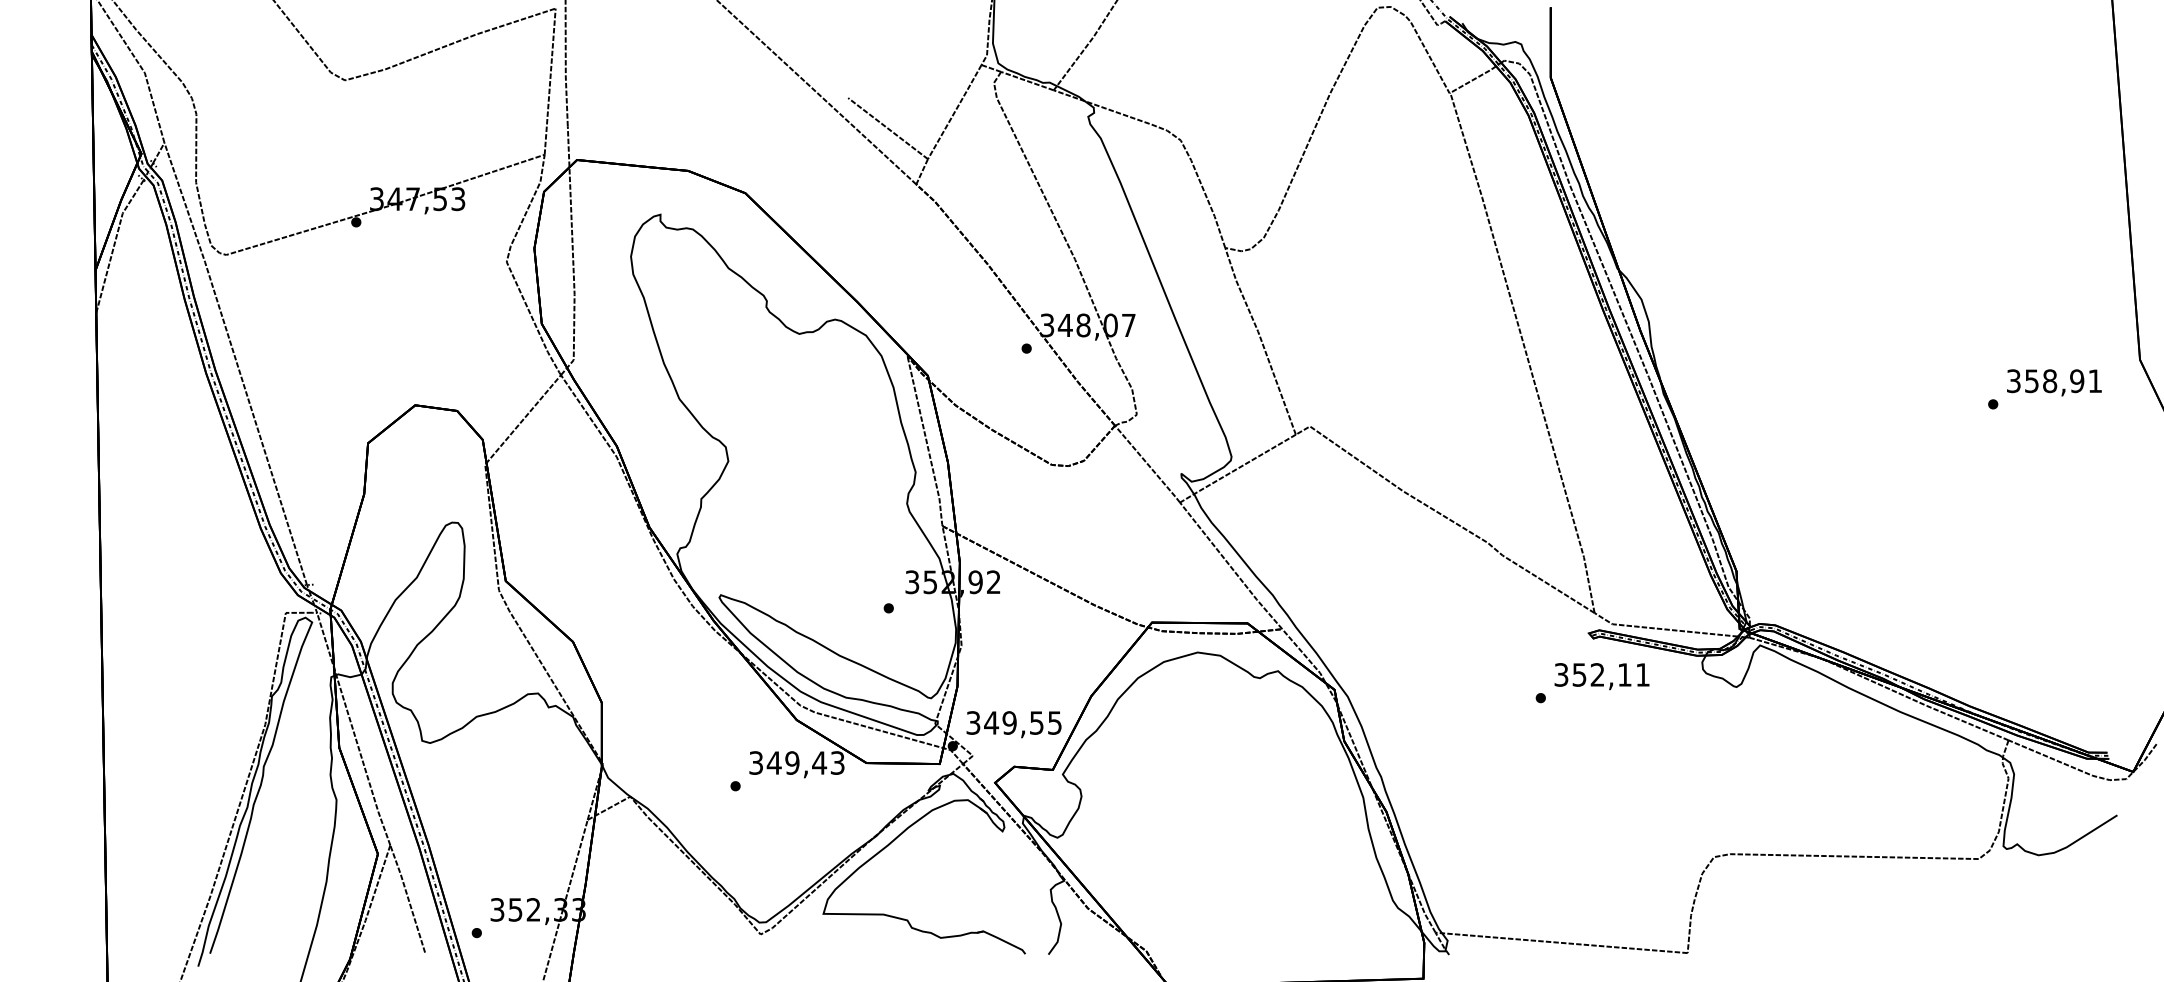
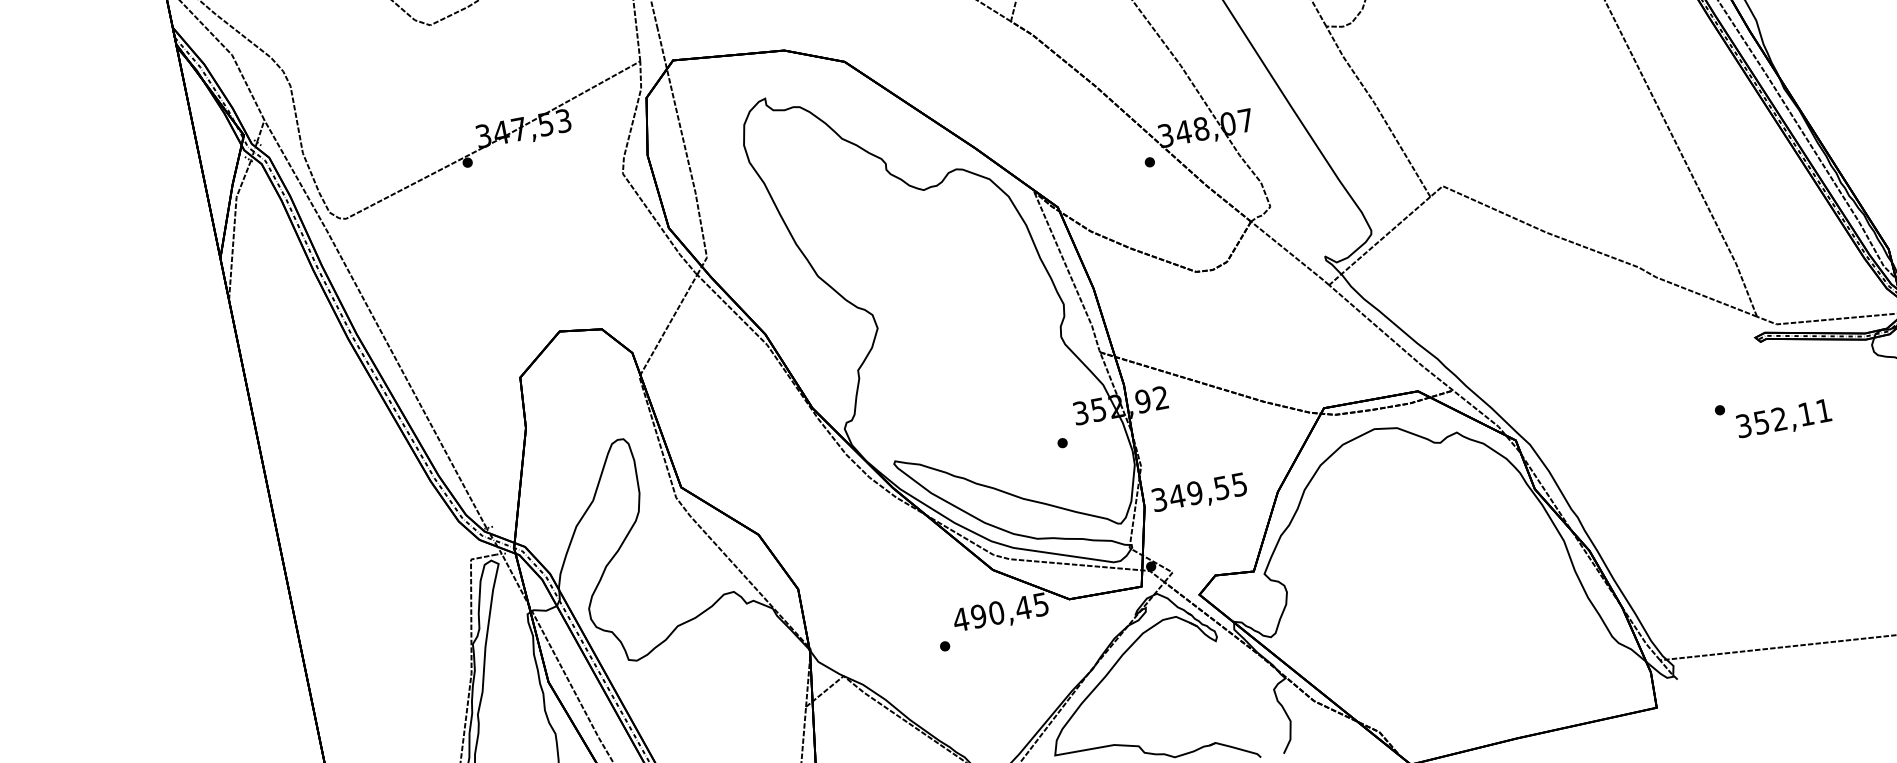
text: (1601, 676) -> (1783, 420), moved
text: (1013, 724) -> (1199, 493), moved
text: (796, 762) -> (1000, 611), 349,43 -> 490,45

